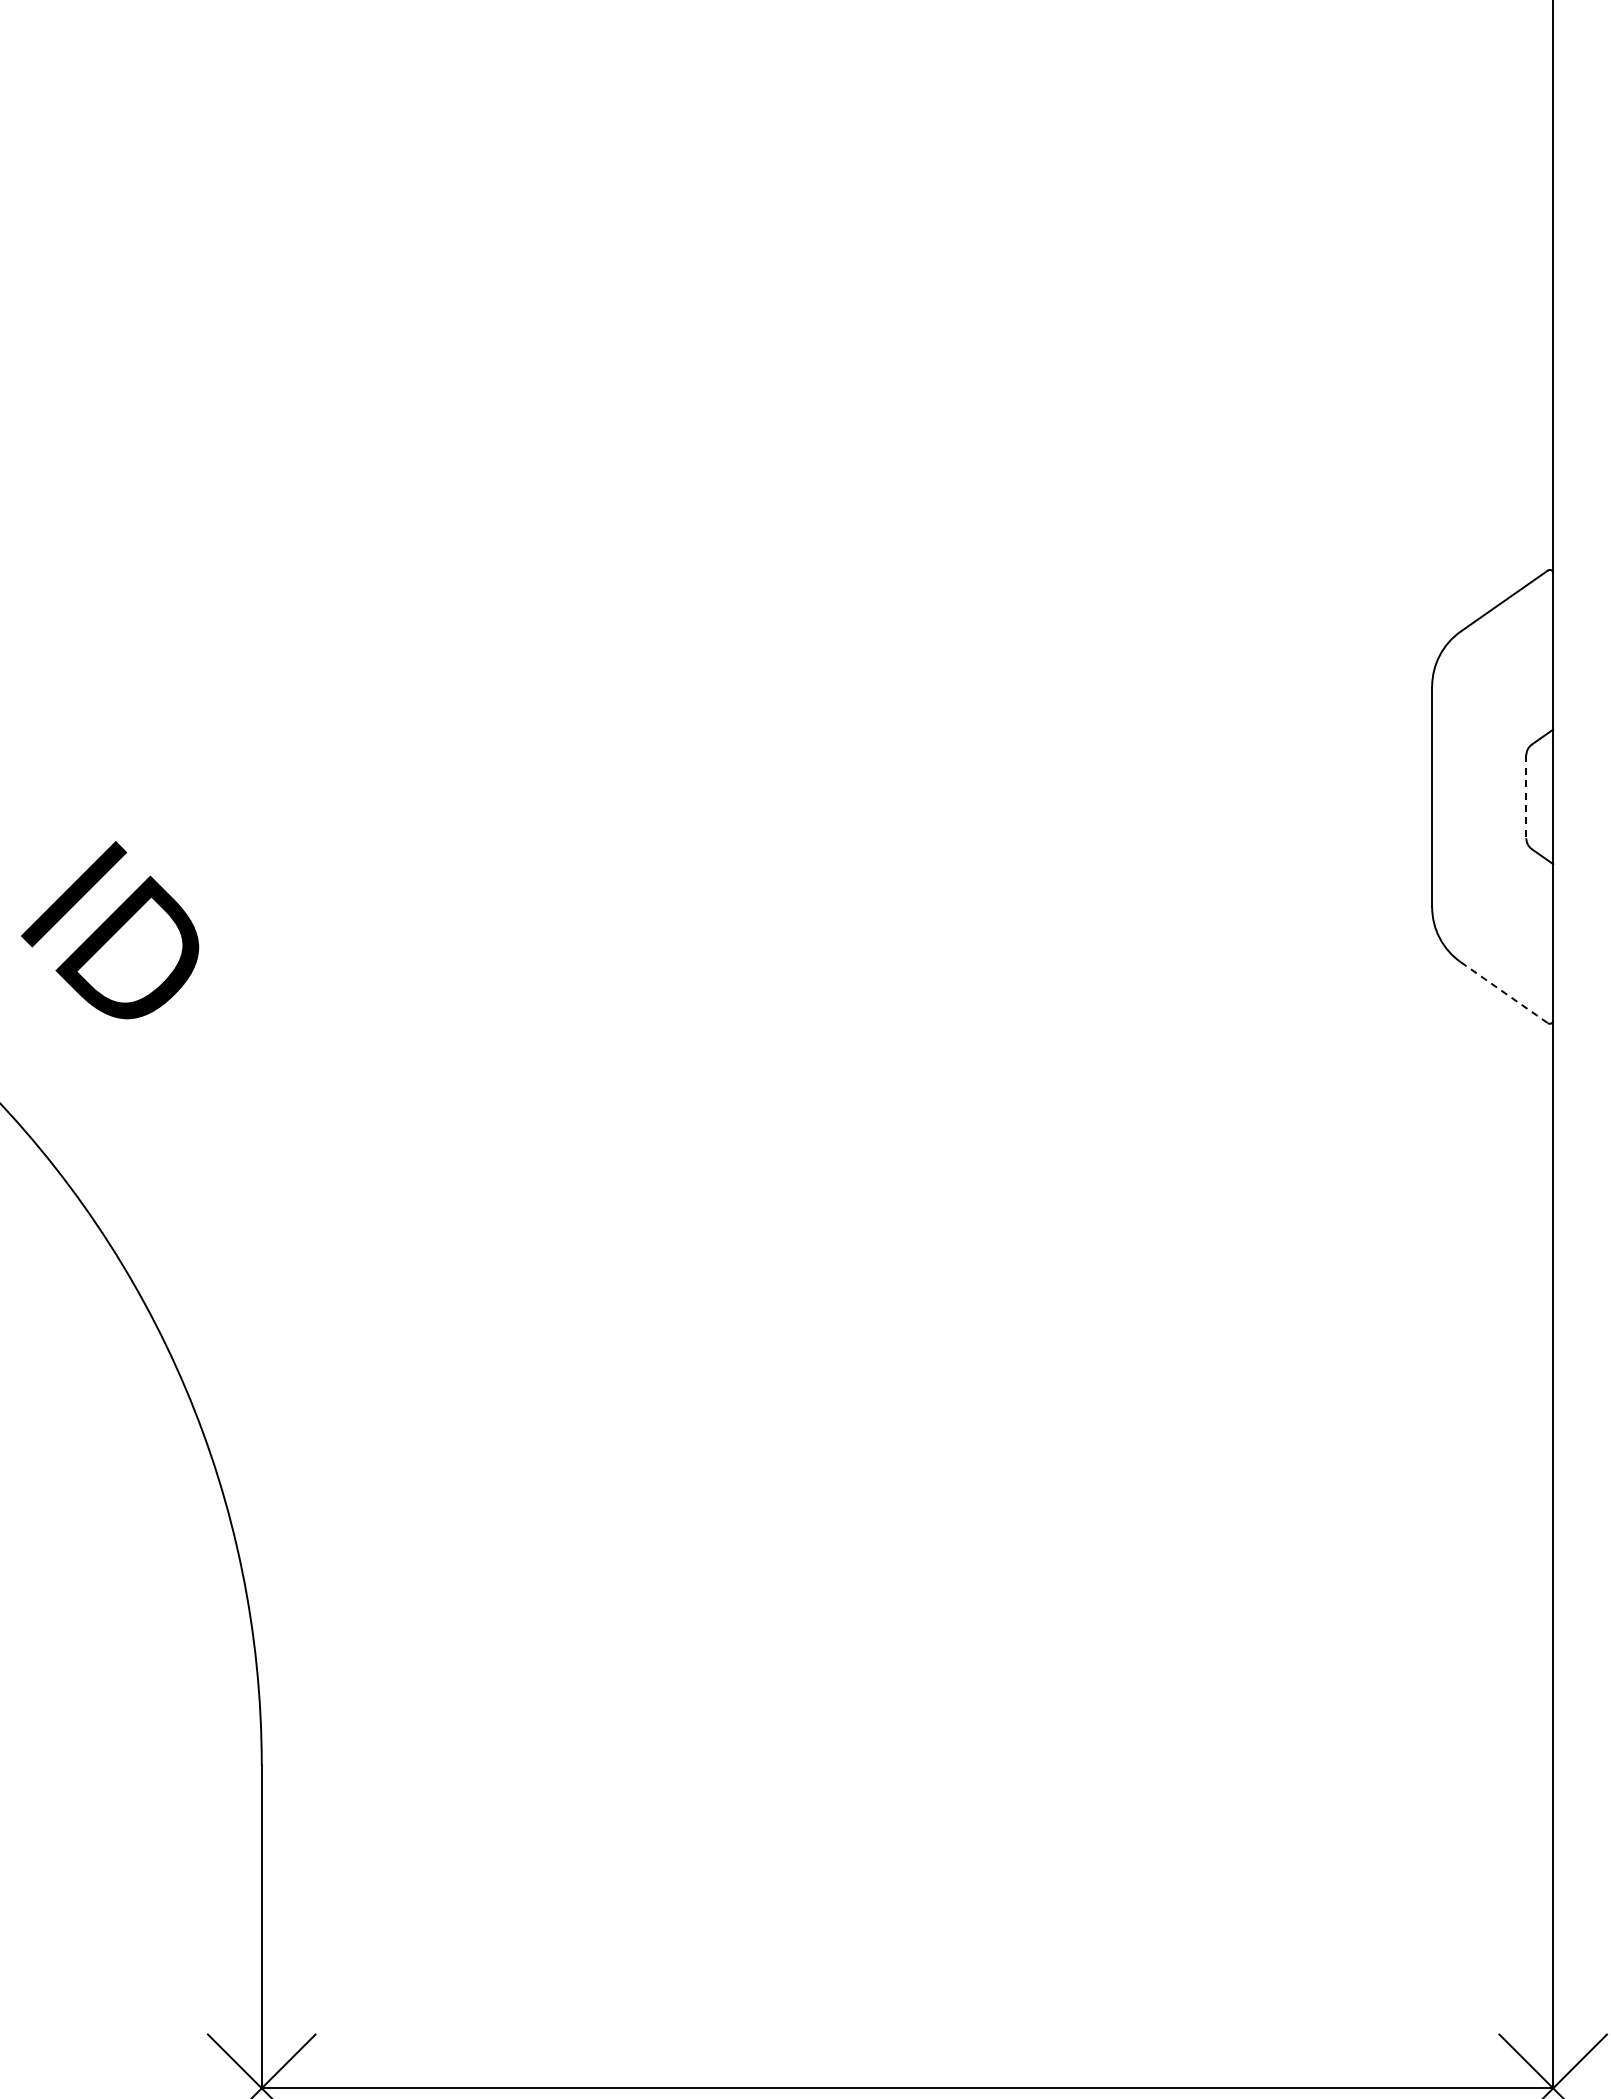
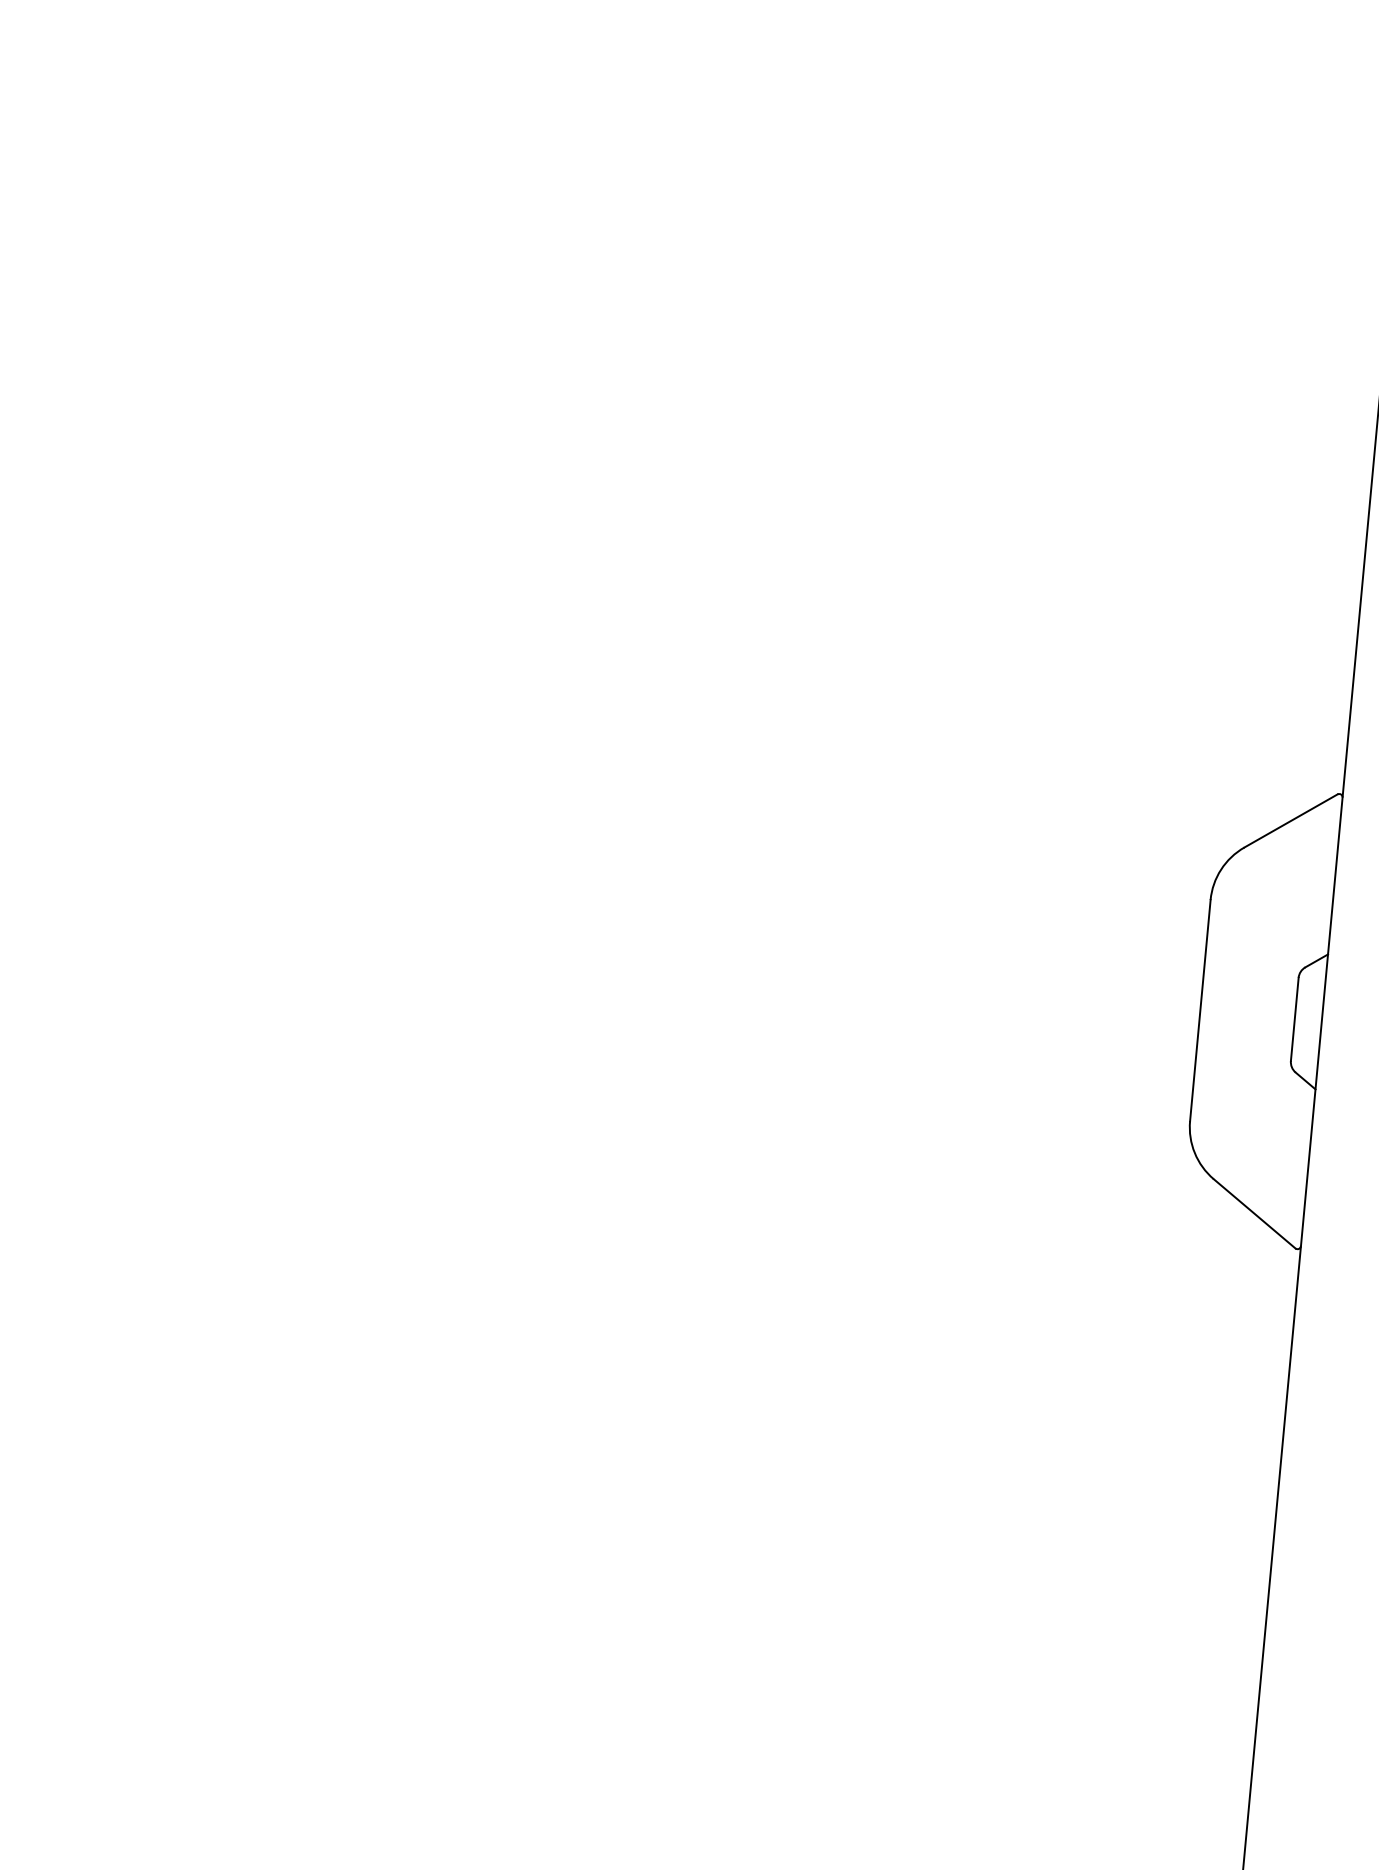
line: (1526, 797) -> (1294, 1020), dashed -> solid
line: (1504, 993) -> (1254, 1214), dashed -> solid

